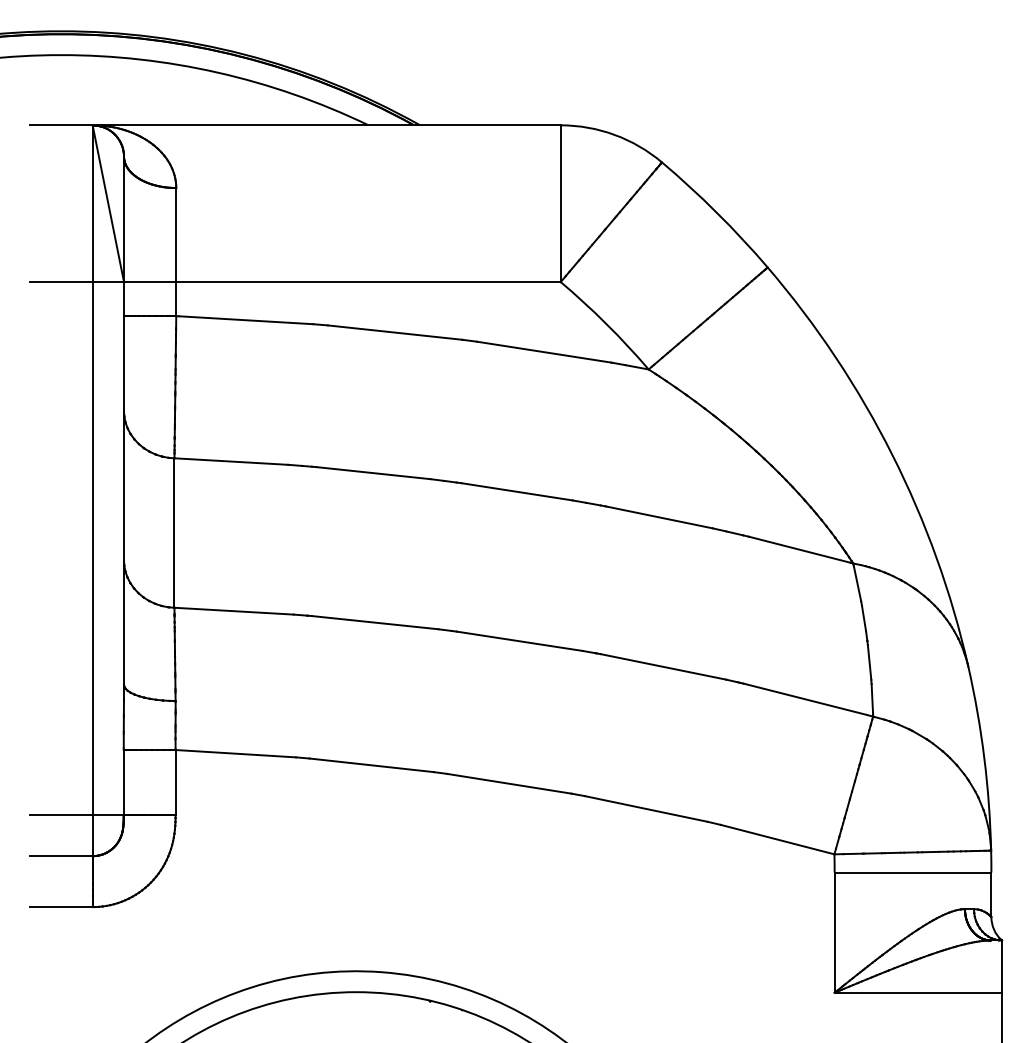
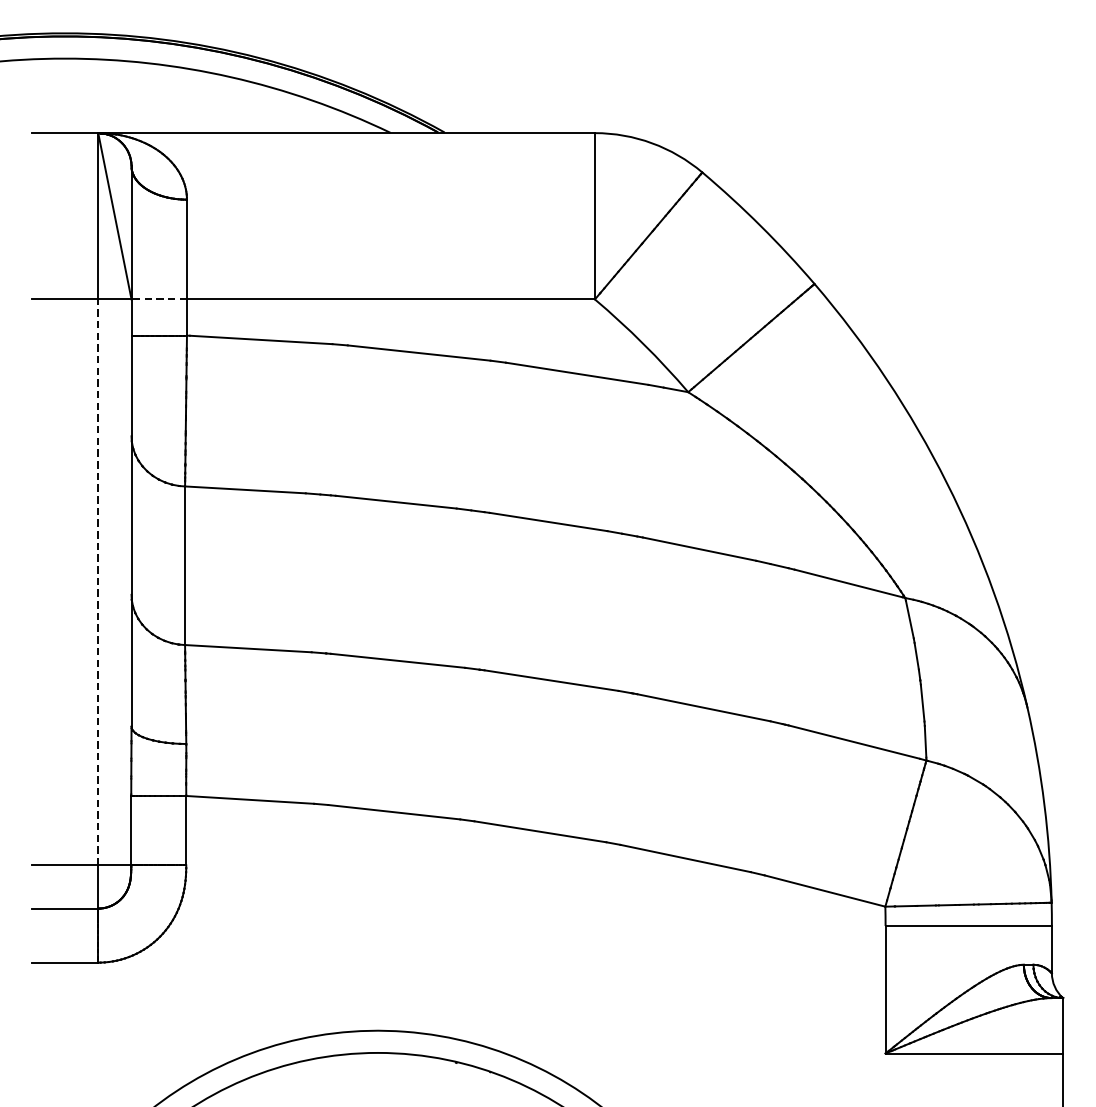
line: (149, 282) -> (158, 299), solid -> dashed
line: (92, 548) -> (98, 582), solid -> dashed

